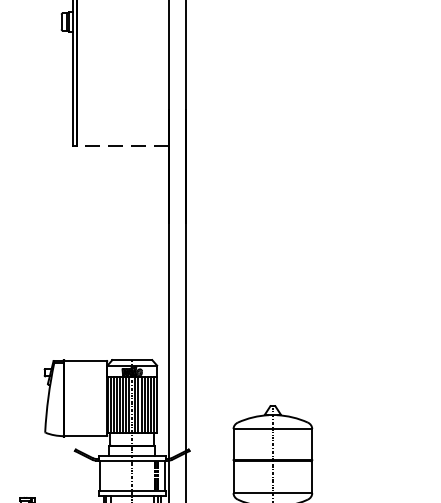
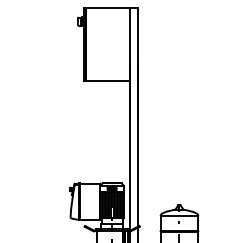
line: (122, 147) -> (107, 81), dashed -> solid

